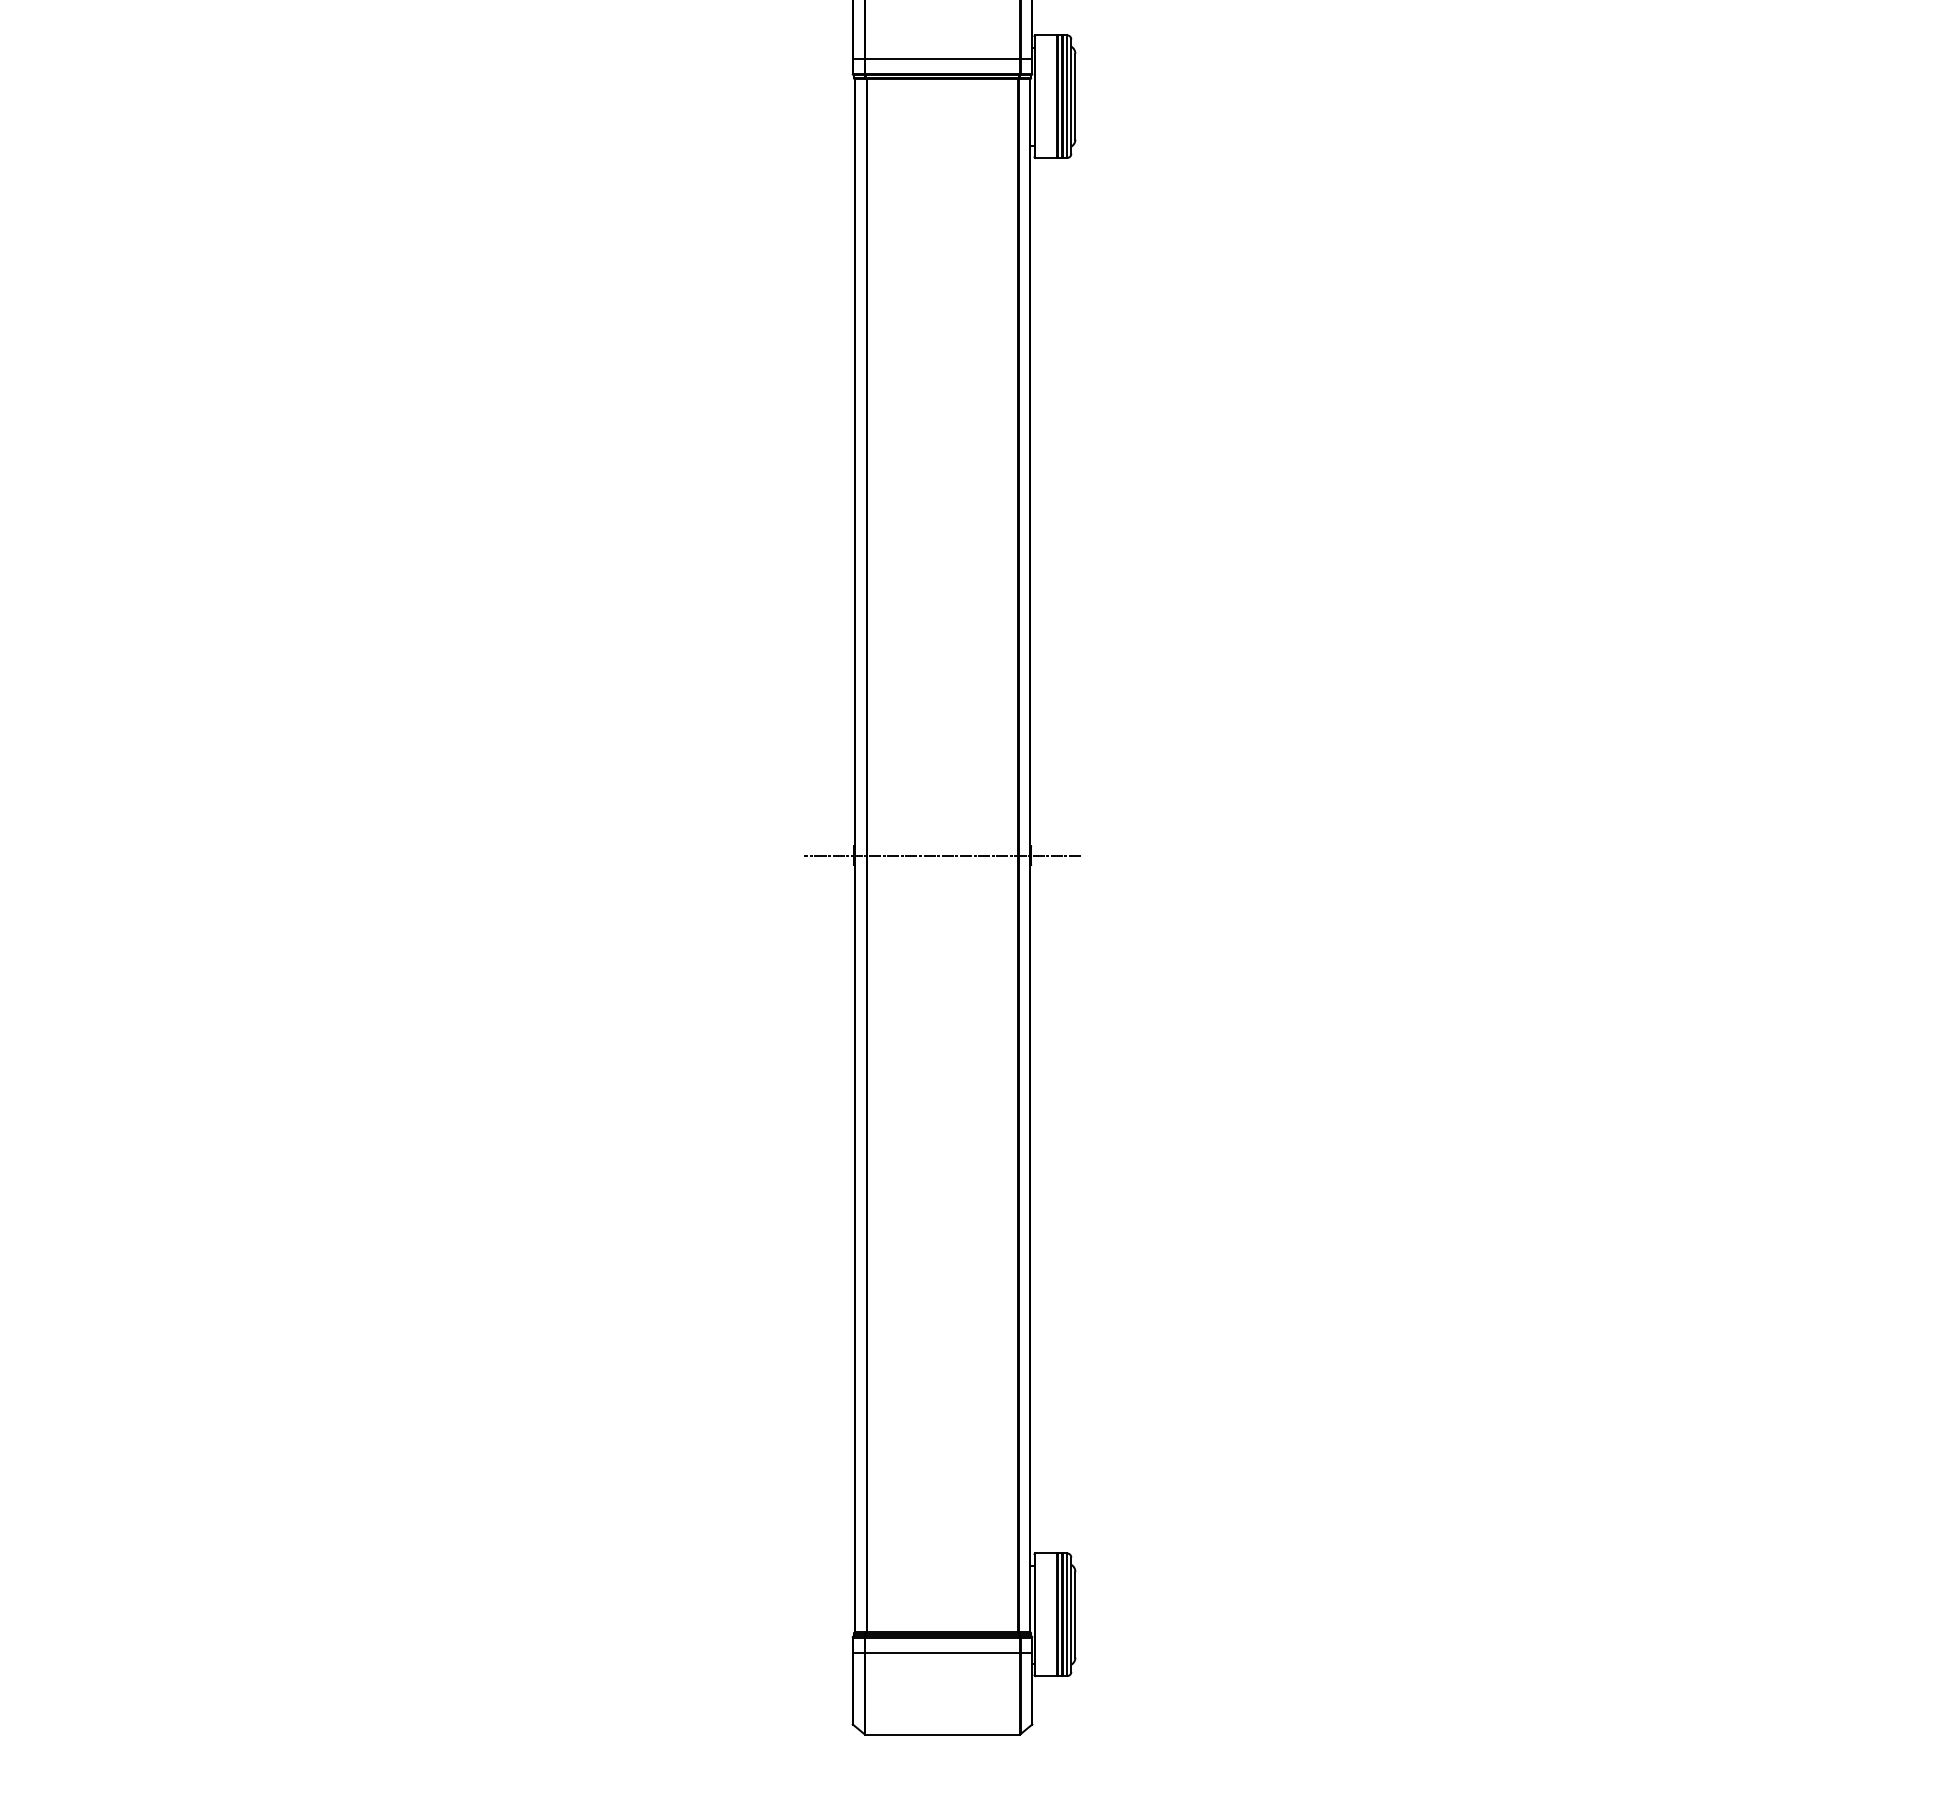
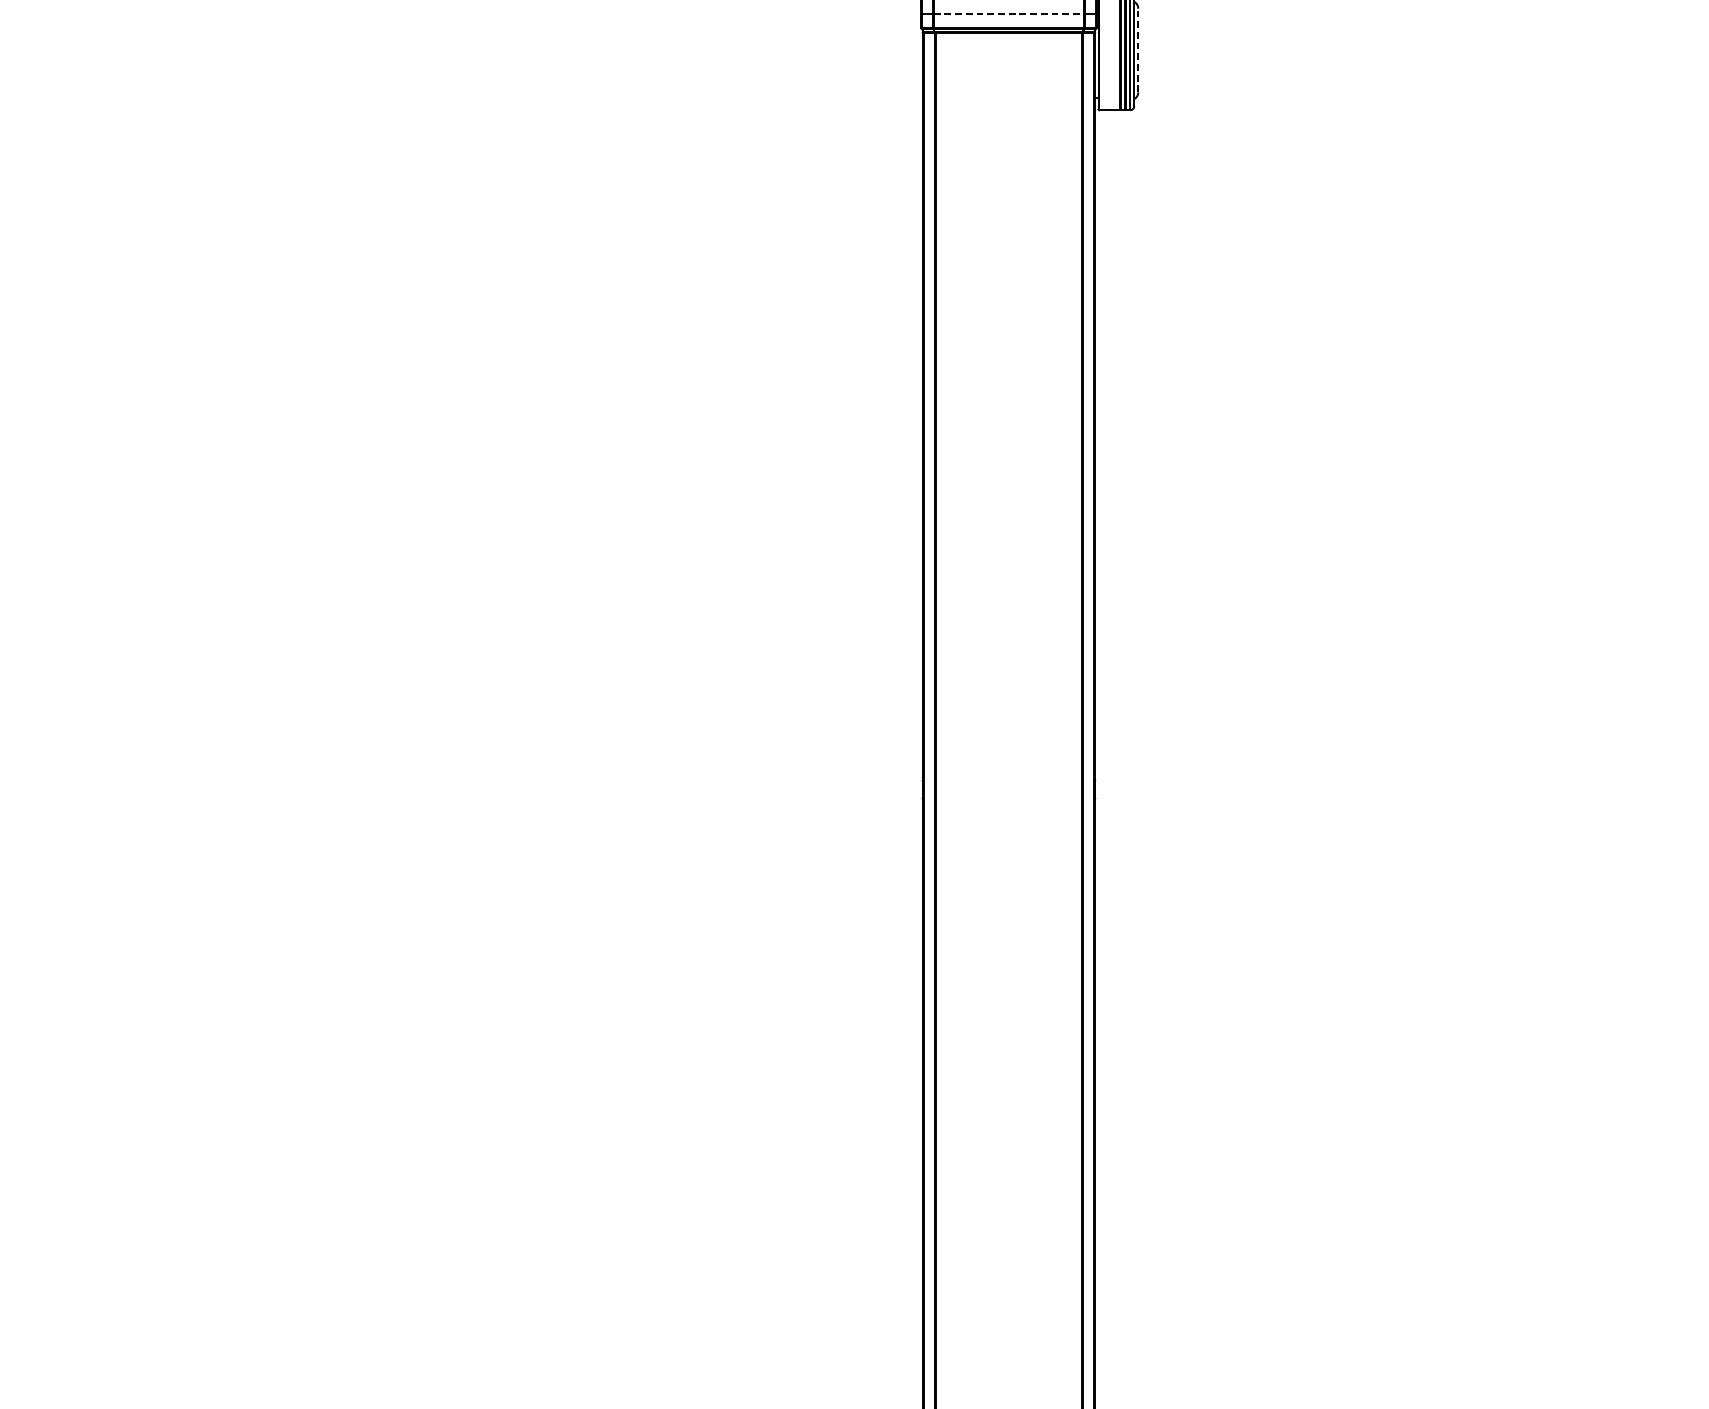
line: (943, 58) -> (1009, 13), solid -> dashed
line: (1075, 96) -> (1138, 50), solid -> dashed
line: (942, 855) -> (1008, 789), removed

